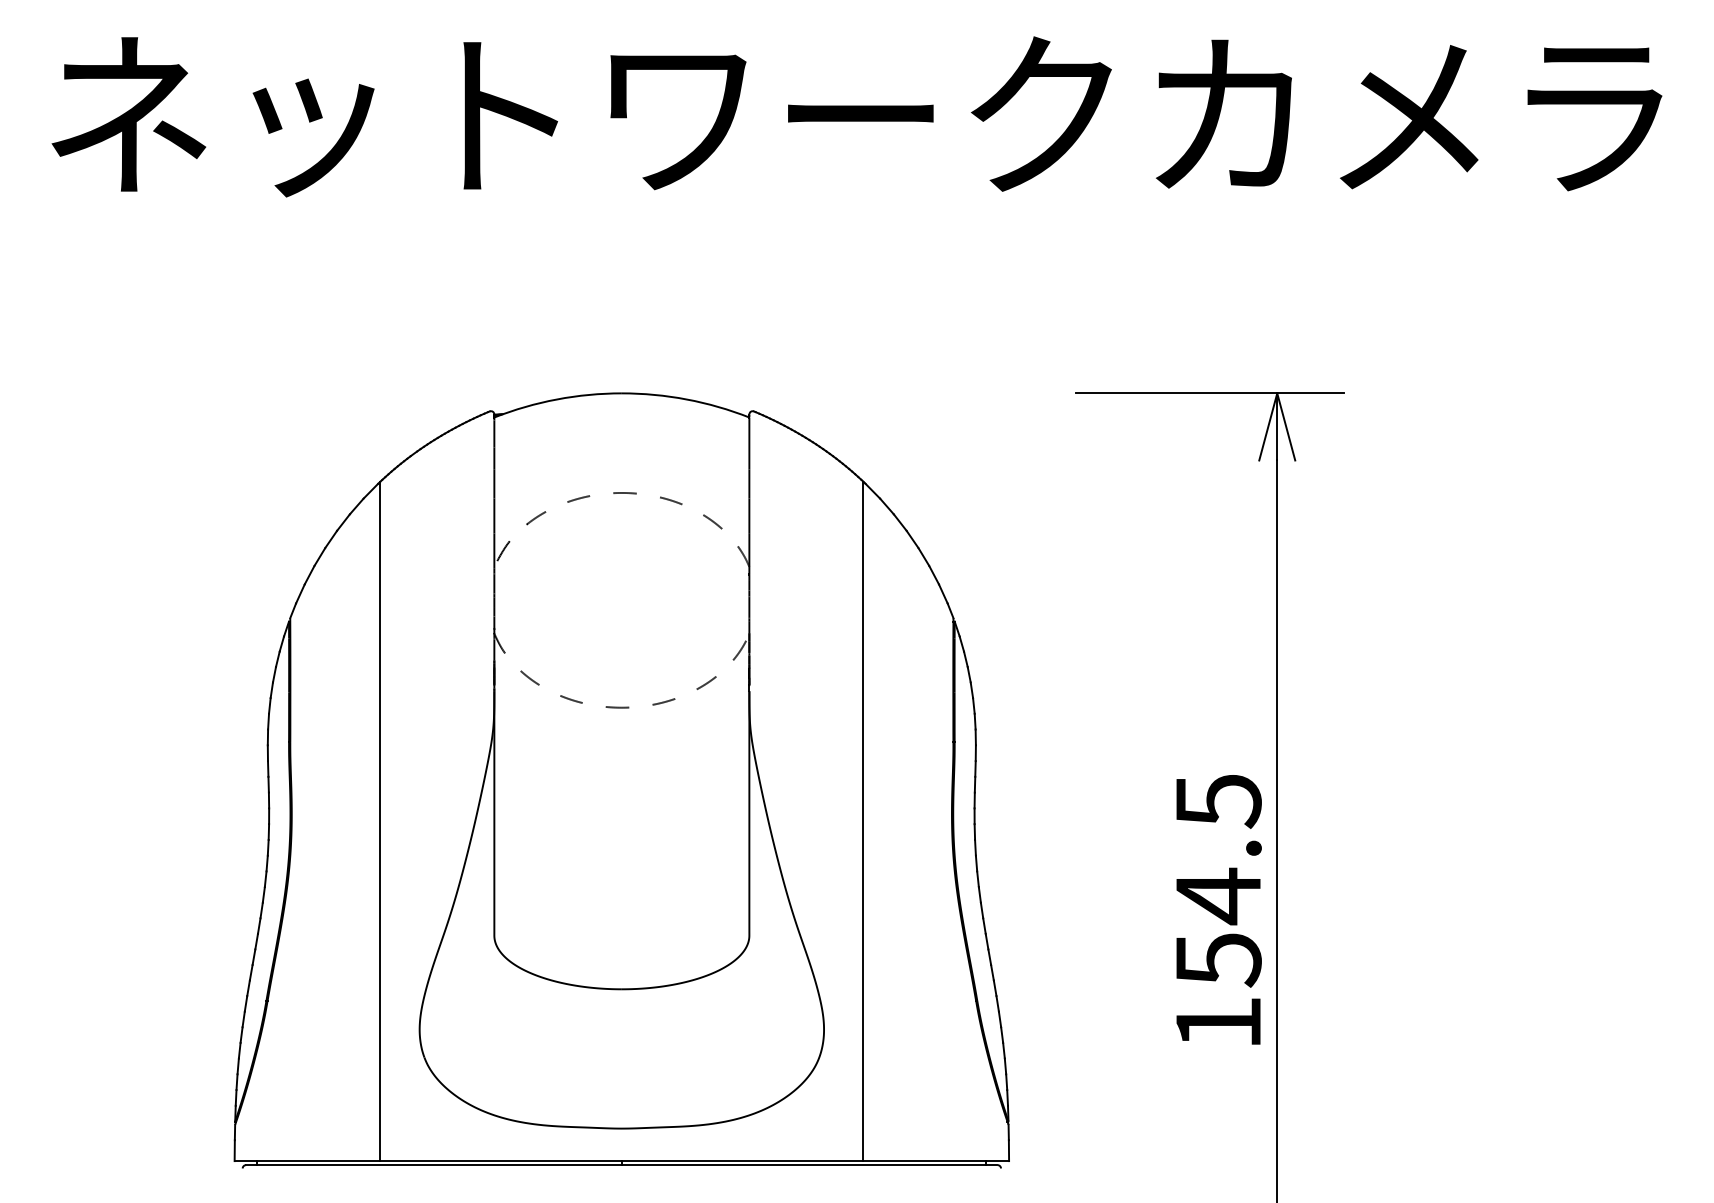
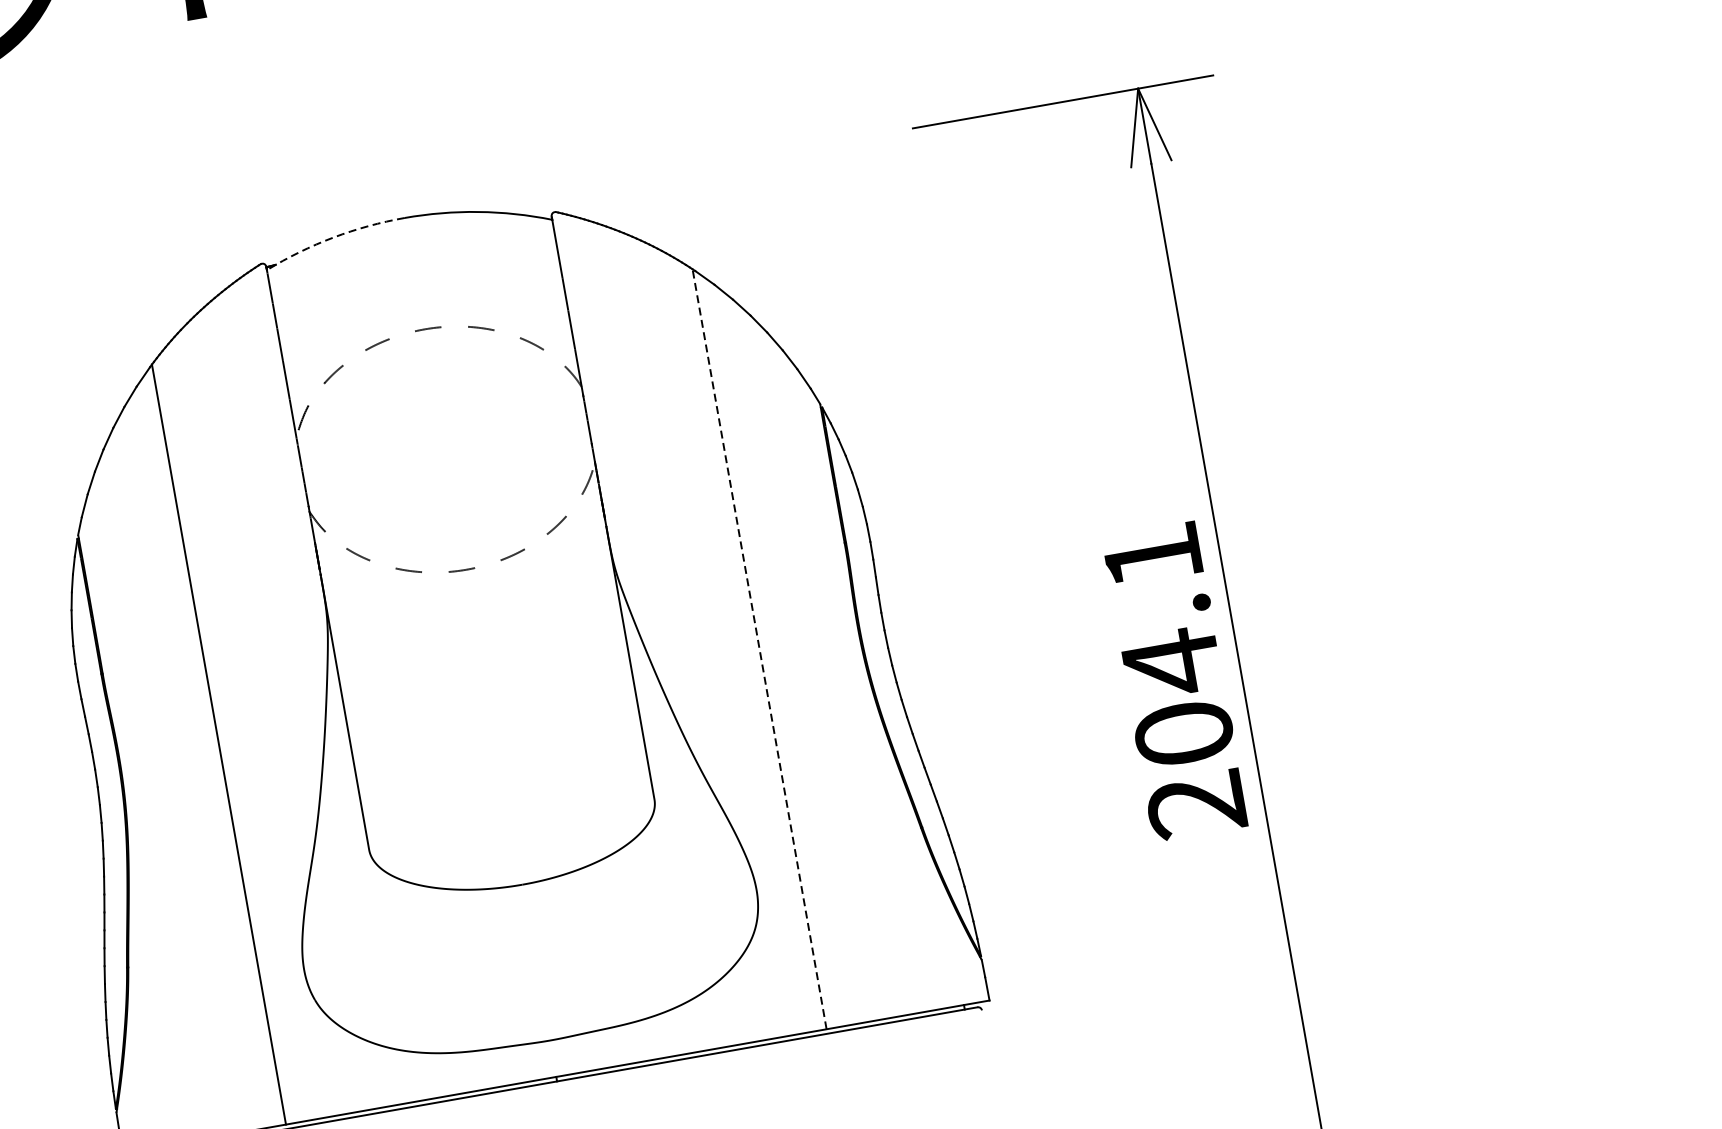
arc: (556, 399) -> (332, 237), solid -> dashed
line: (863, 821) -> (759, 649), solid -> dashed
text: (1218, 912) -> (1174, 681), 154.5 -> 204.1

